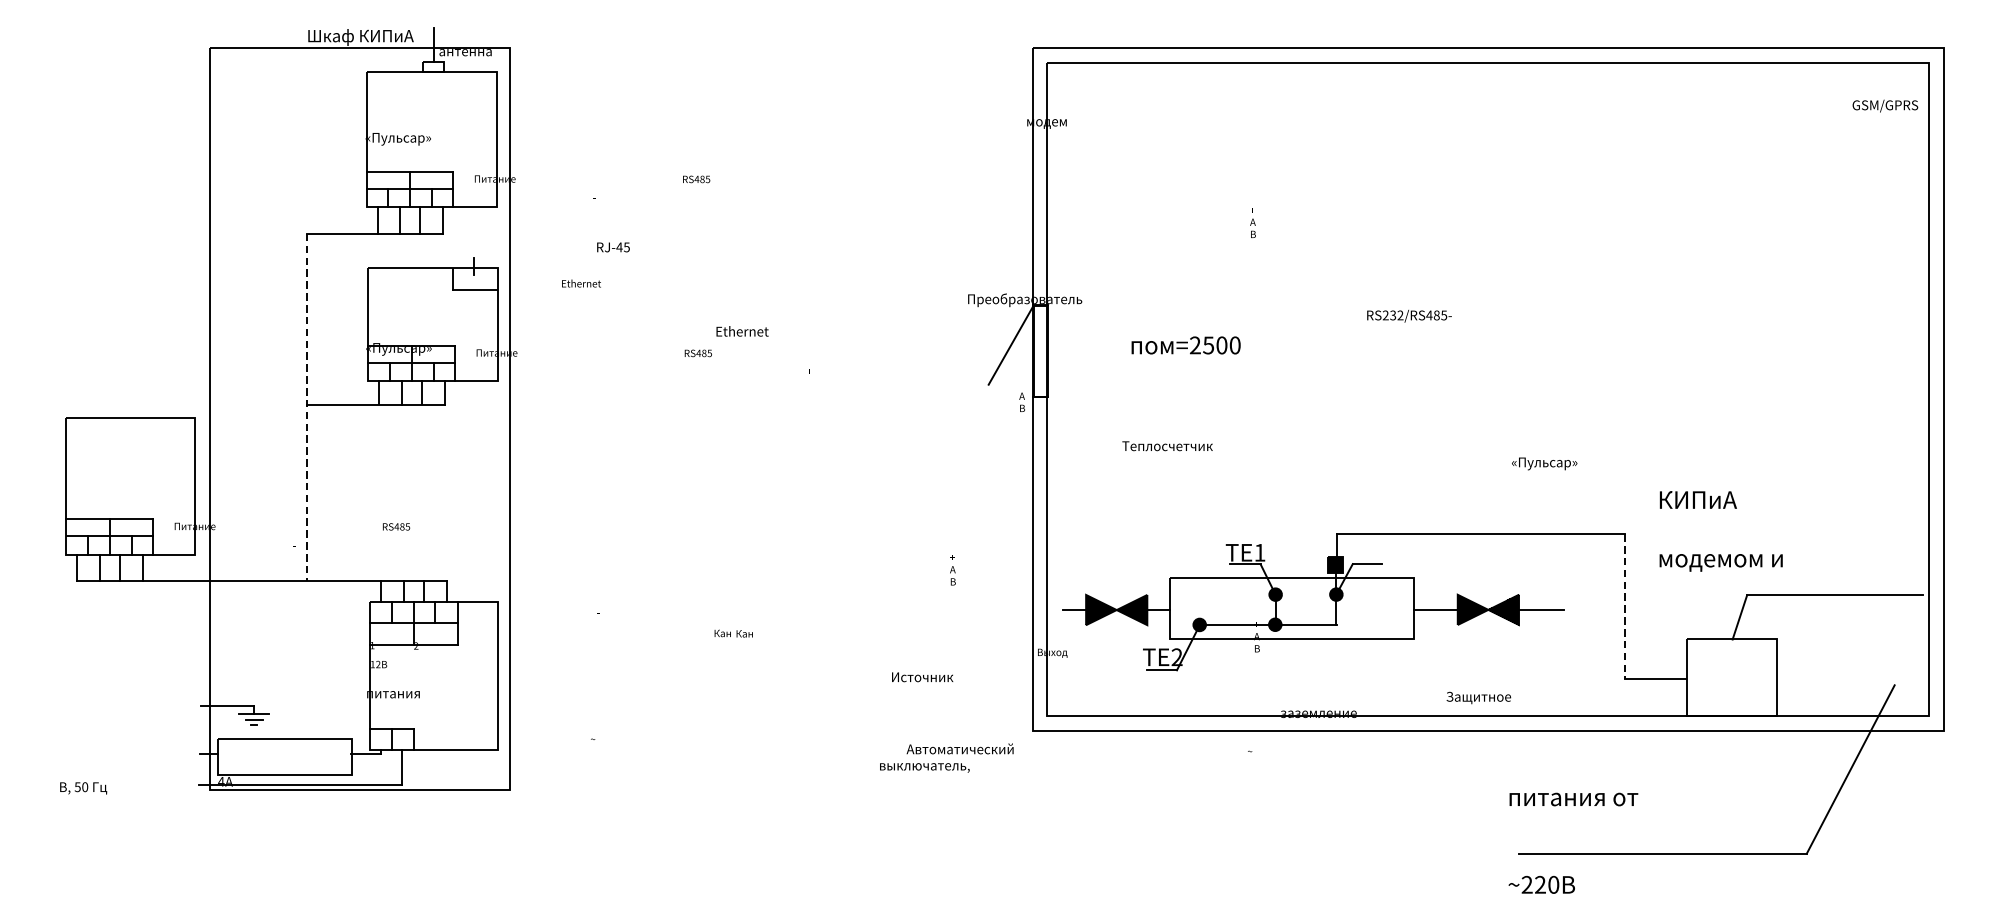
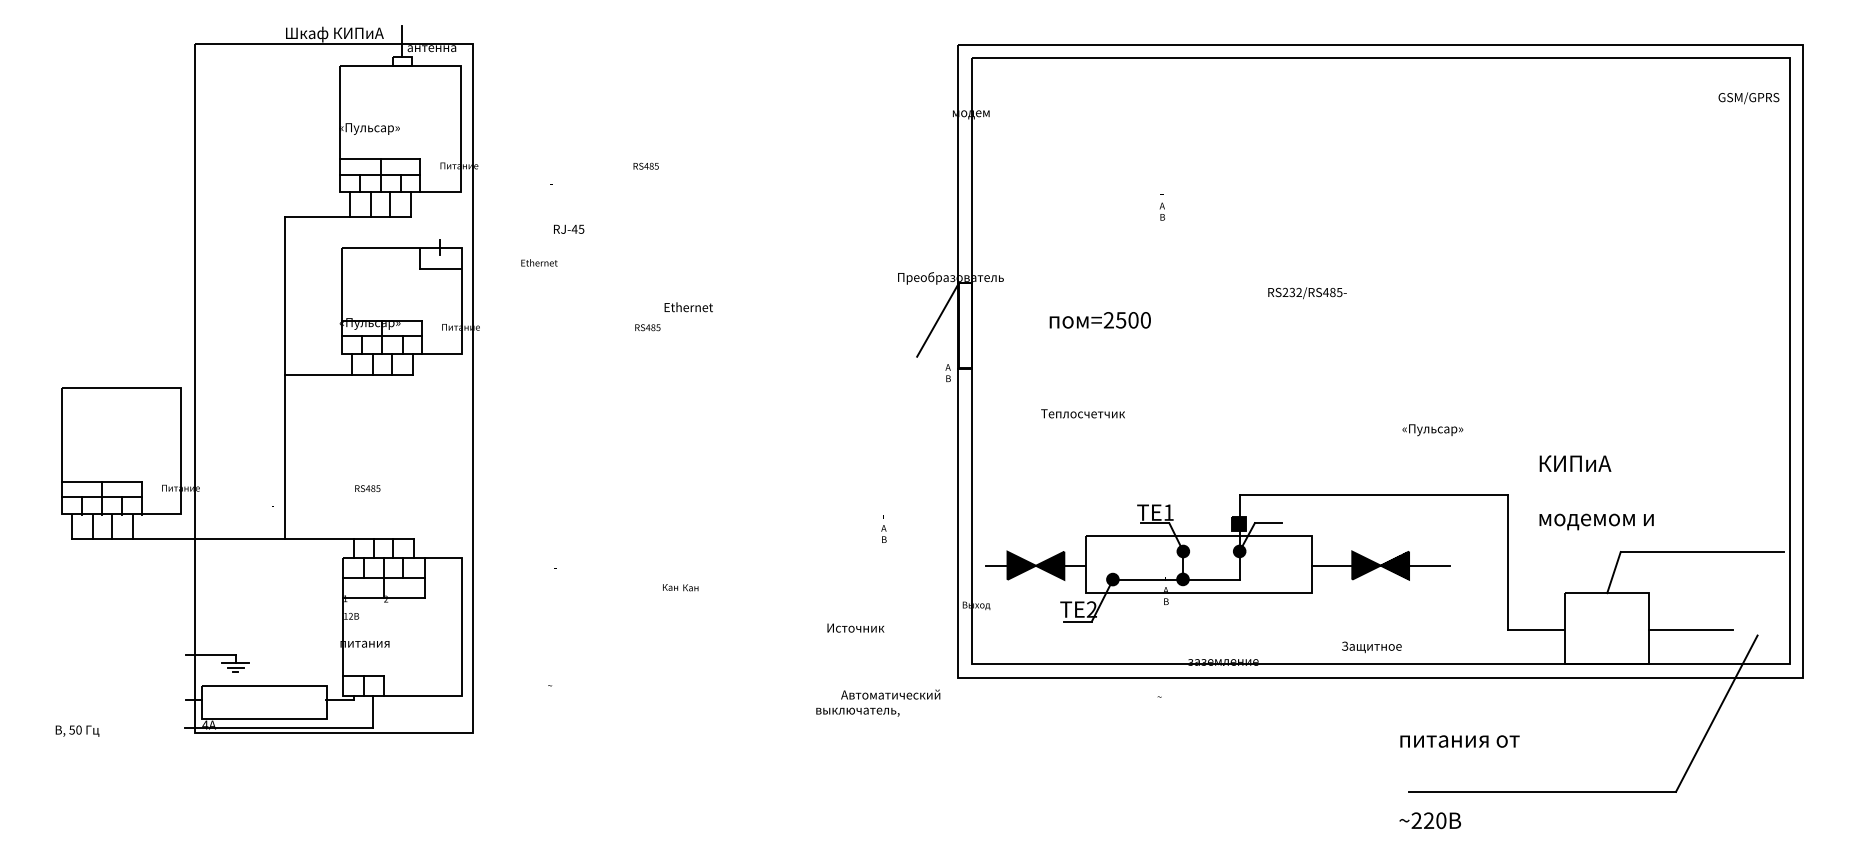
line: (306, 408) -> (284, 378), dashed -> solid
line: (1625, 607) -> (1507, 563), dashed -> solid
line: (1822, 679) -> (1690, 630), added

